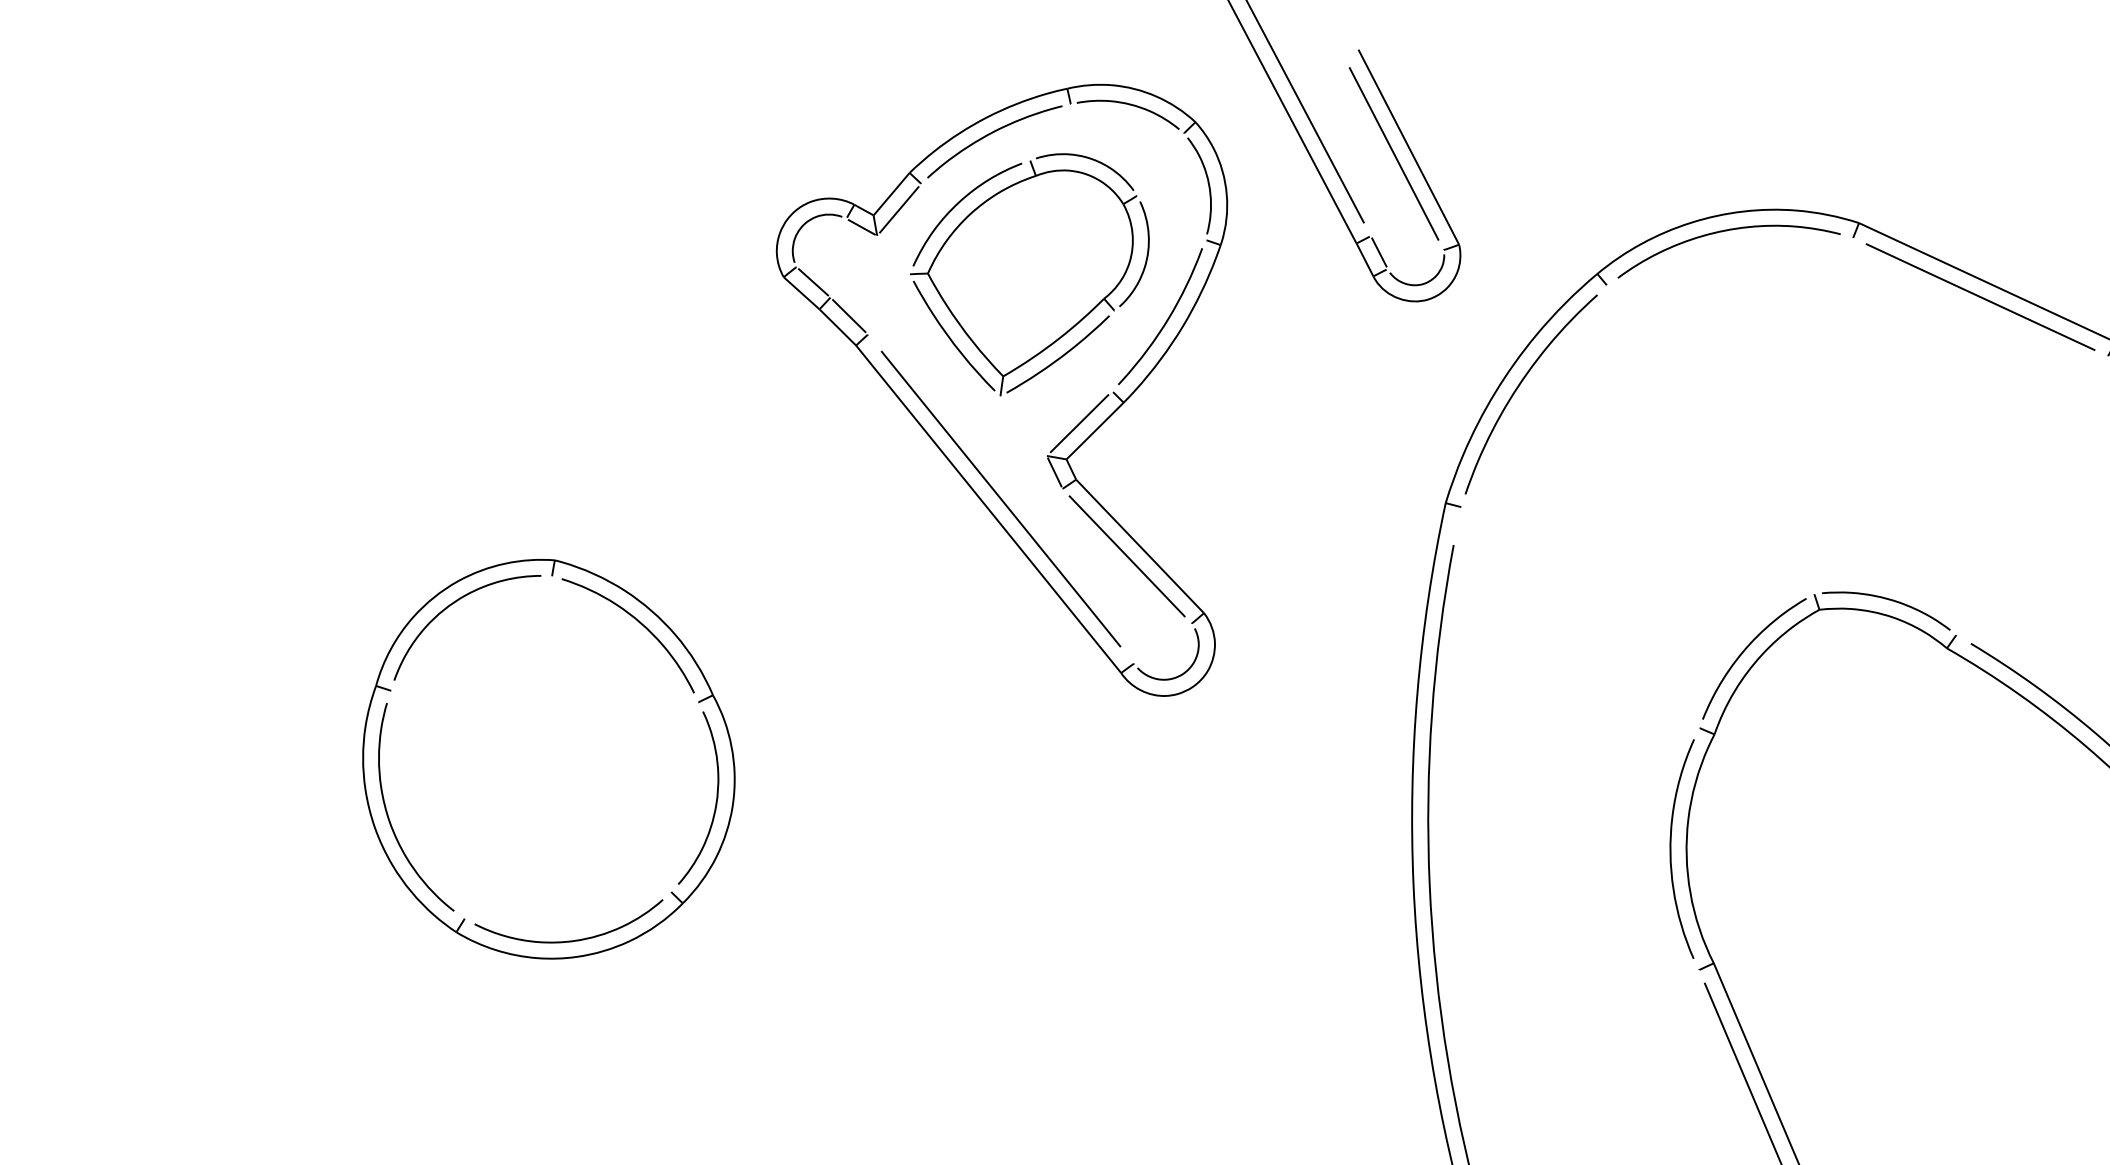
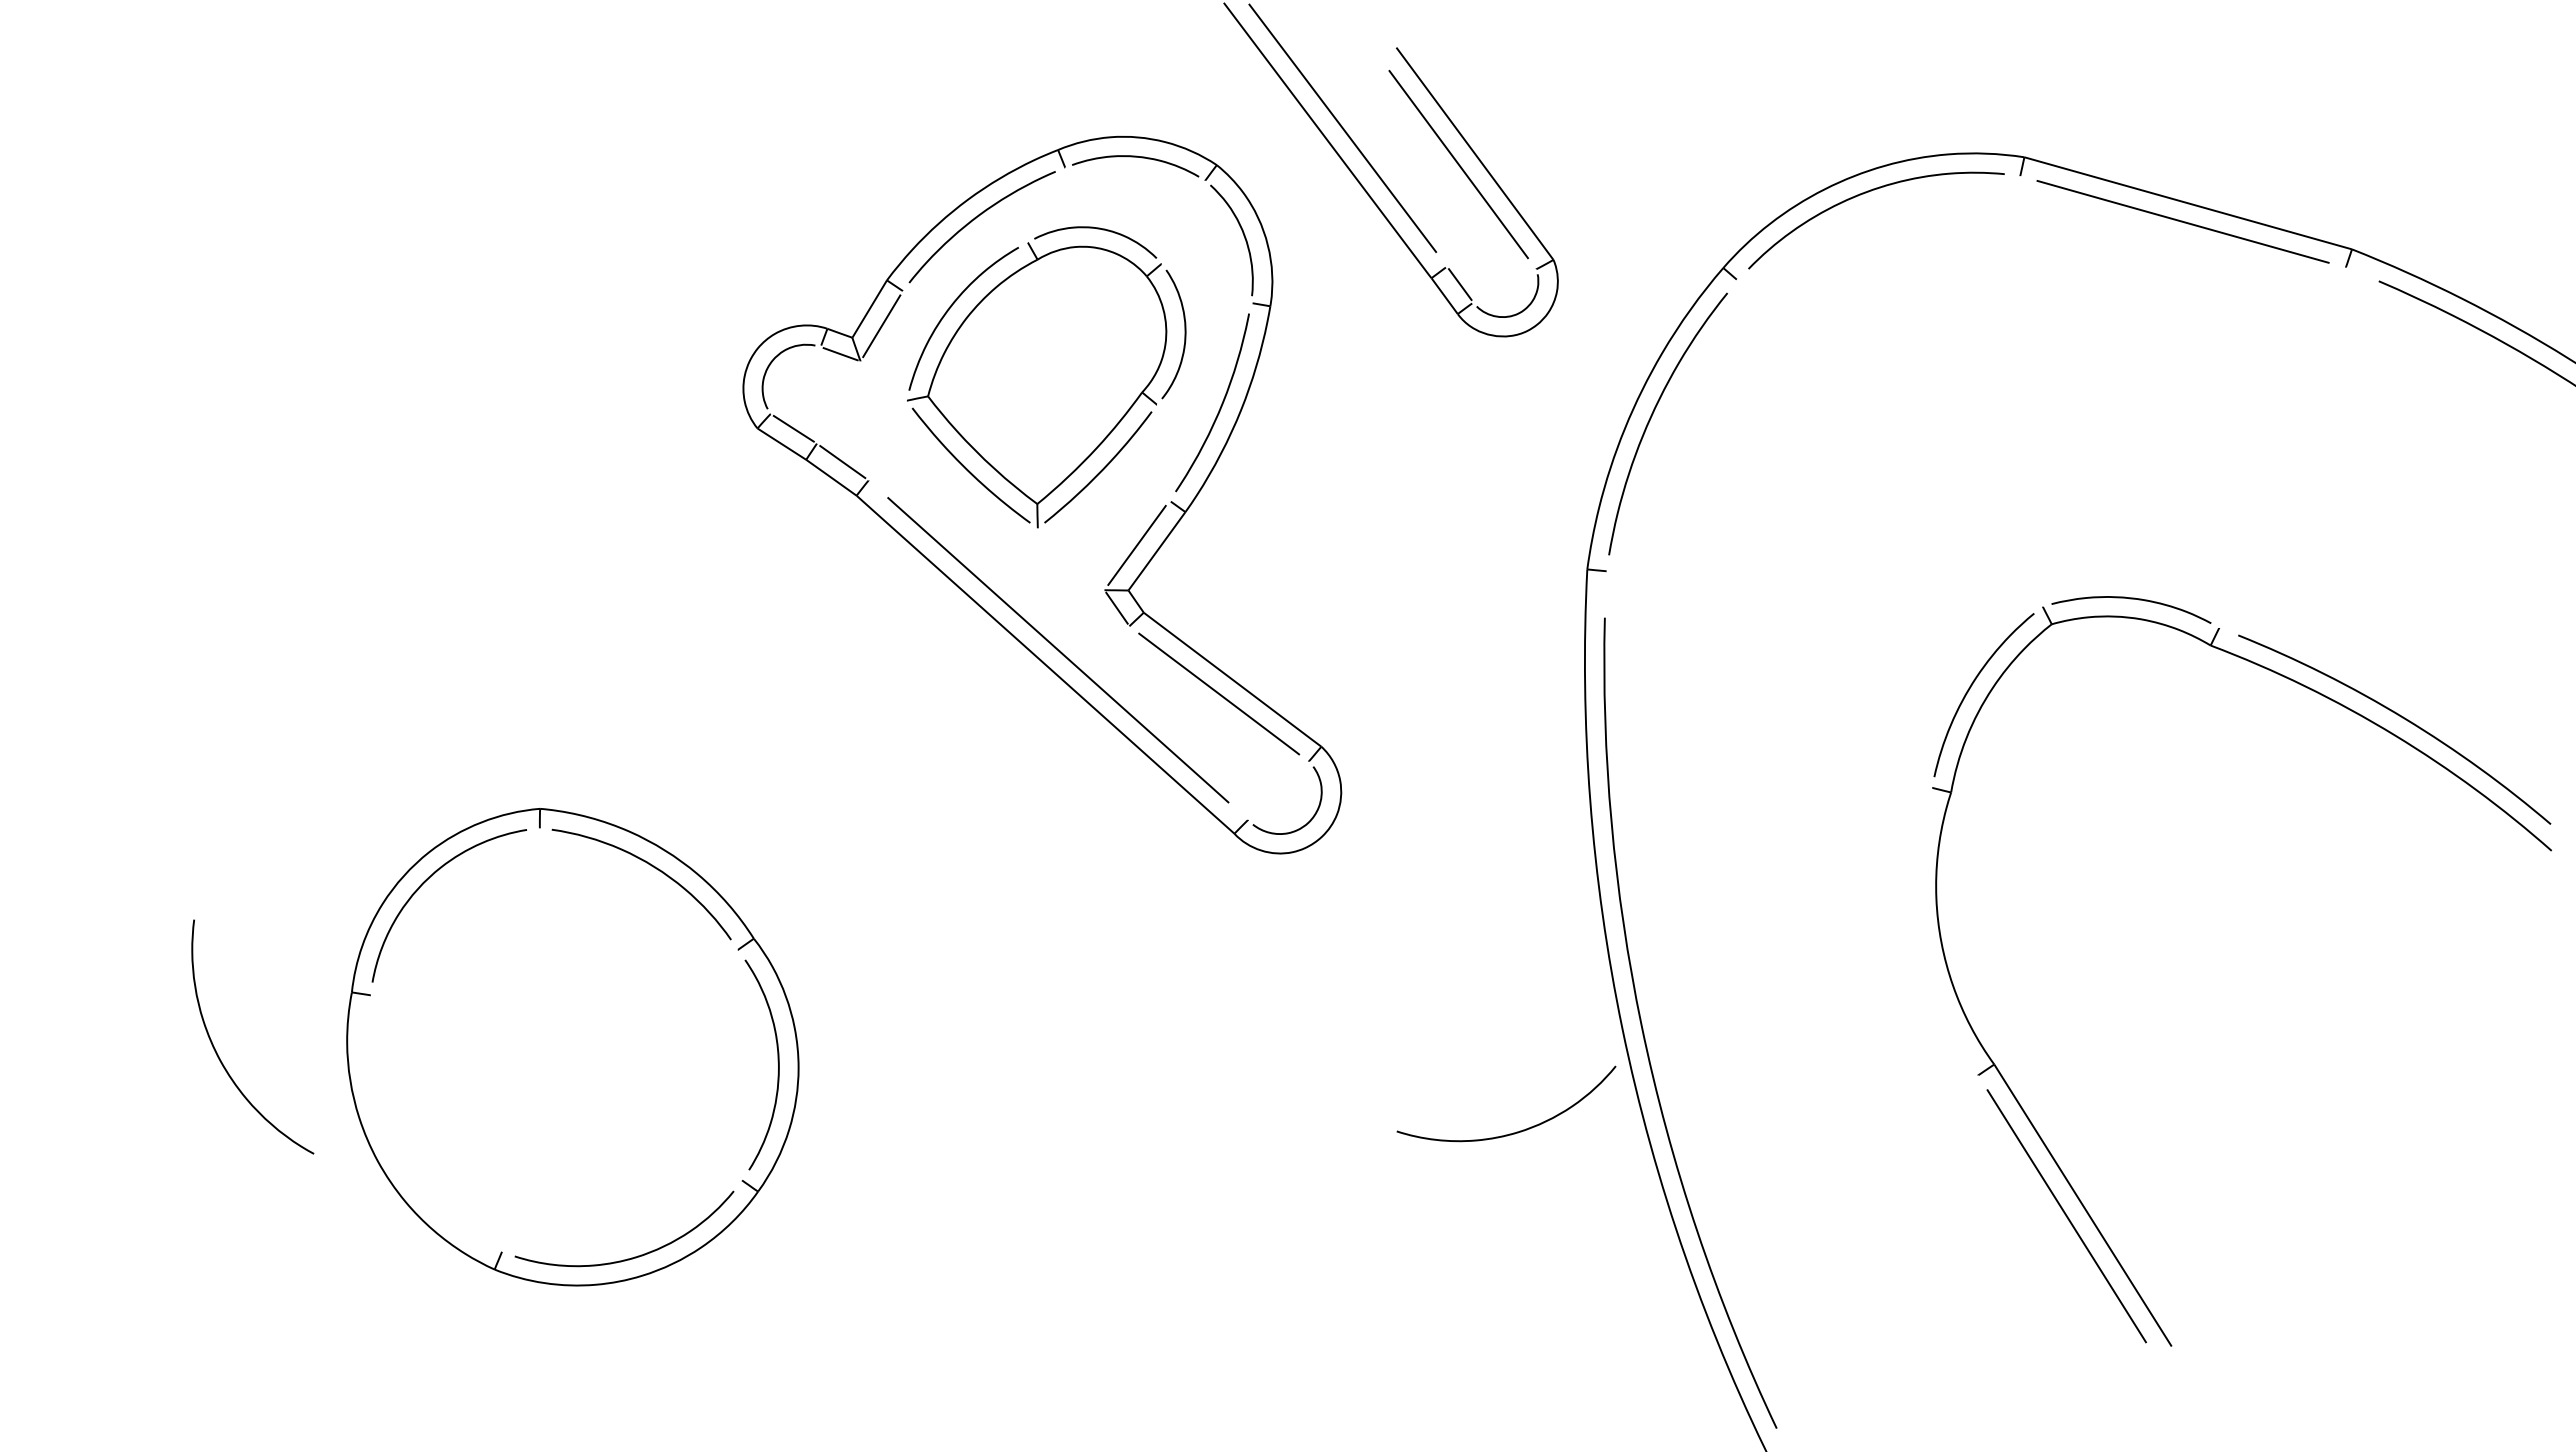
curve: (389, 816) -> (218, 1054), moved
curve: (1671, 846) -> (1921, 933), removed
curve: (1312, 954) -> (1516, 1131), added

